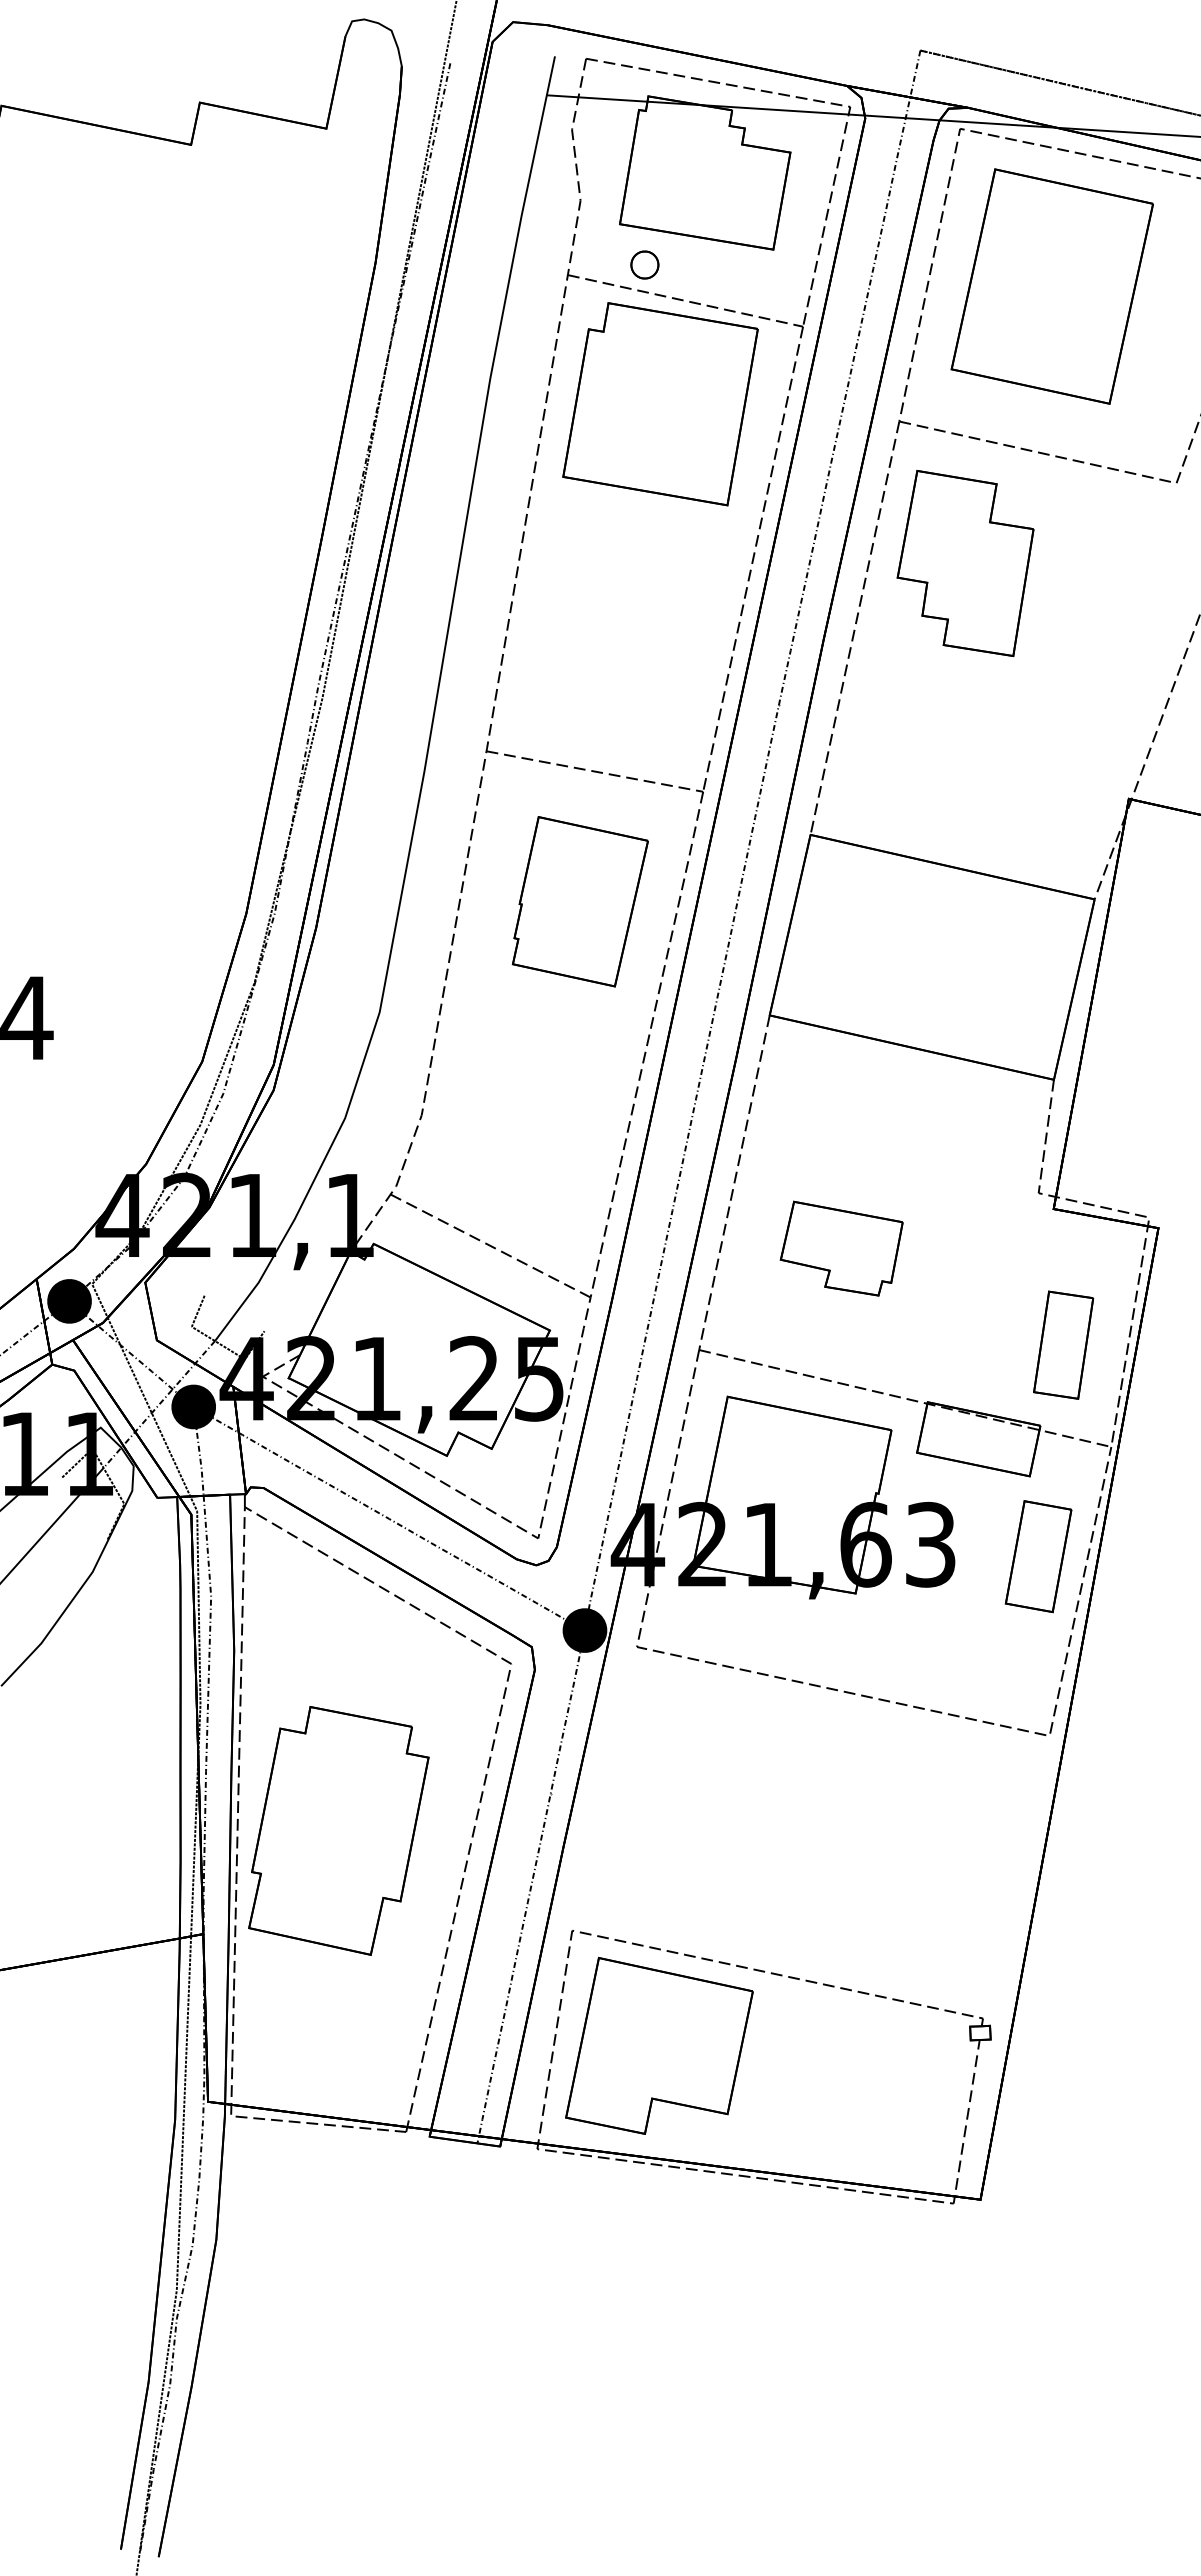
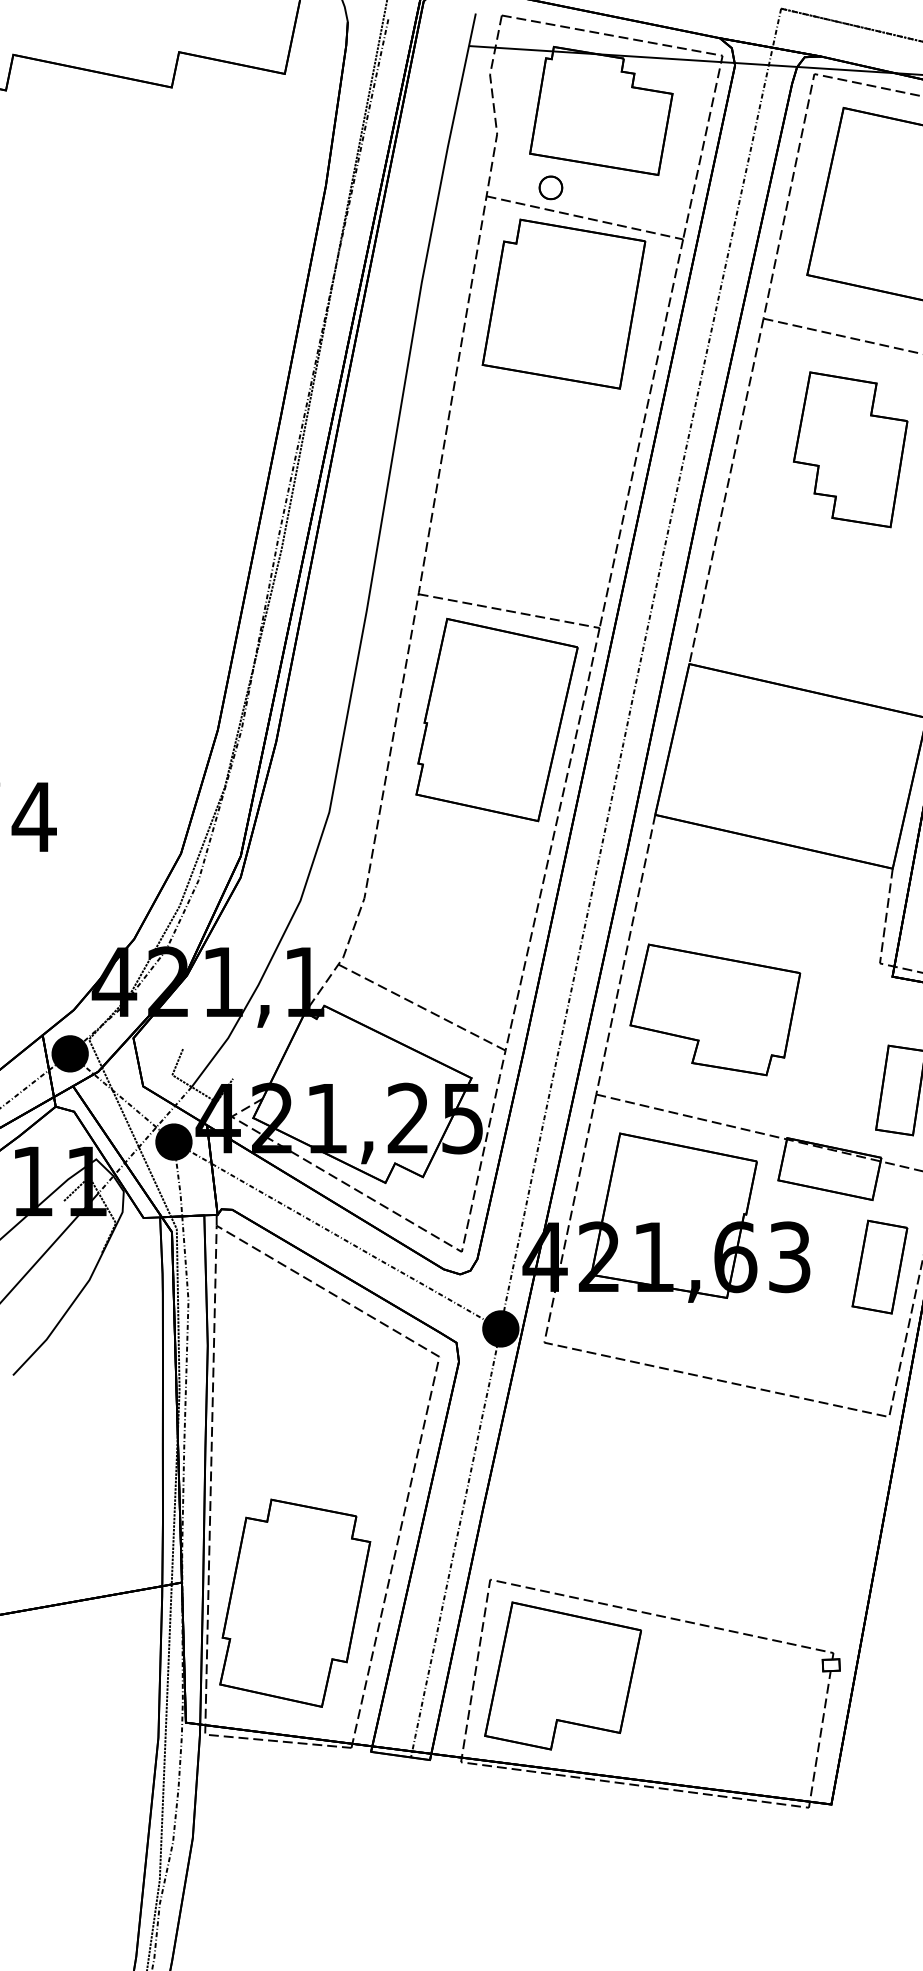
part: (965, 563) -> (850, 449), moved
part: (580, 901) -> (497, 719), size x1.43
part: (841, 1248) -> (715, 1009), size x1.67
part: (338, 1830) -> (294, 1602), moved

